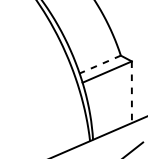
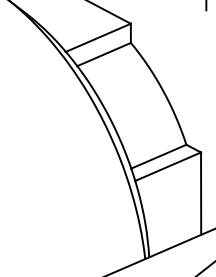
line: (99, 64) -> (158, 156), dashed -> solid
line: (132, 92) -> (201, 194), dashed -> solid

